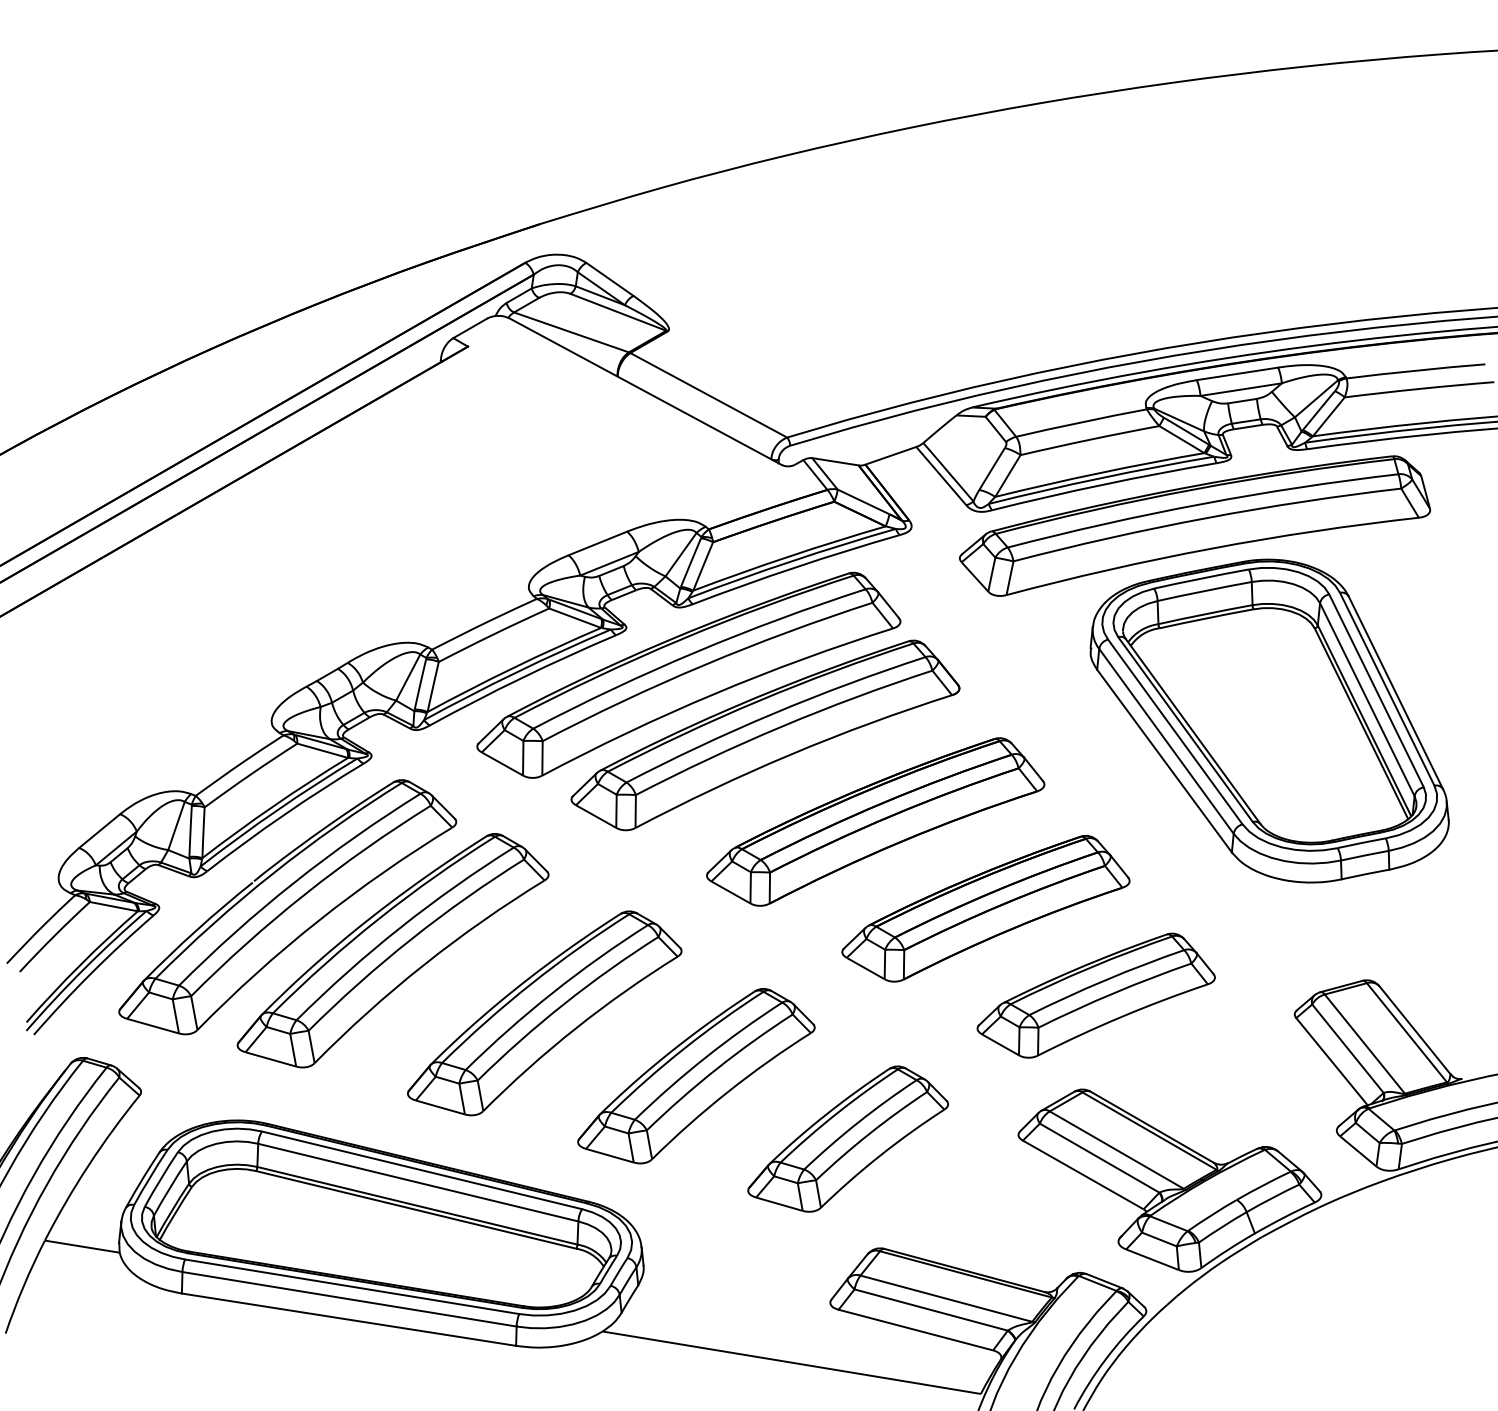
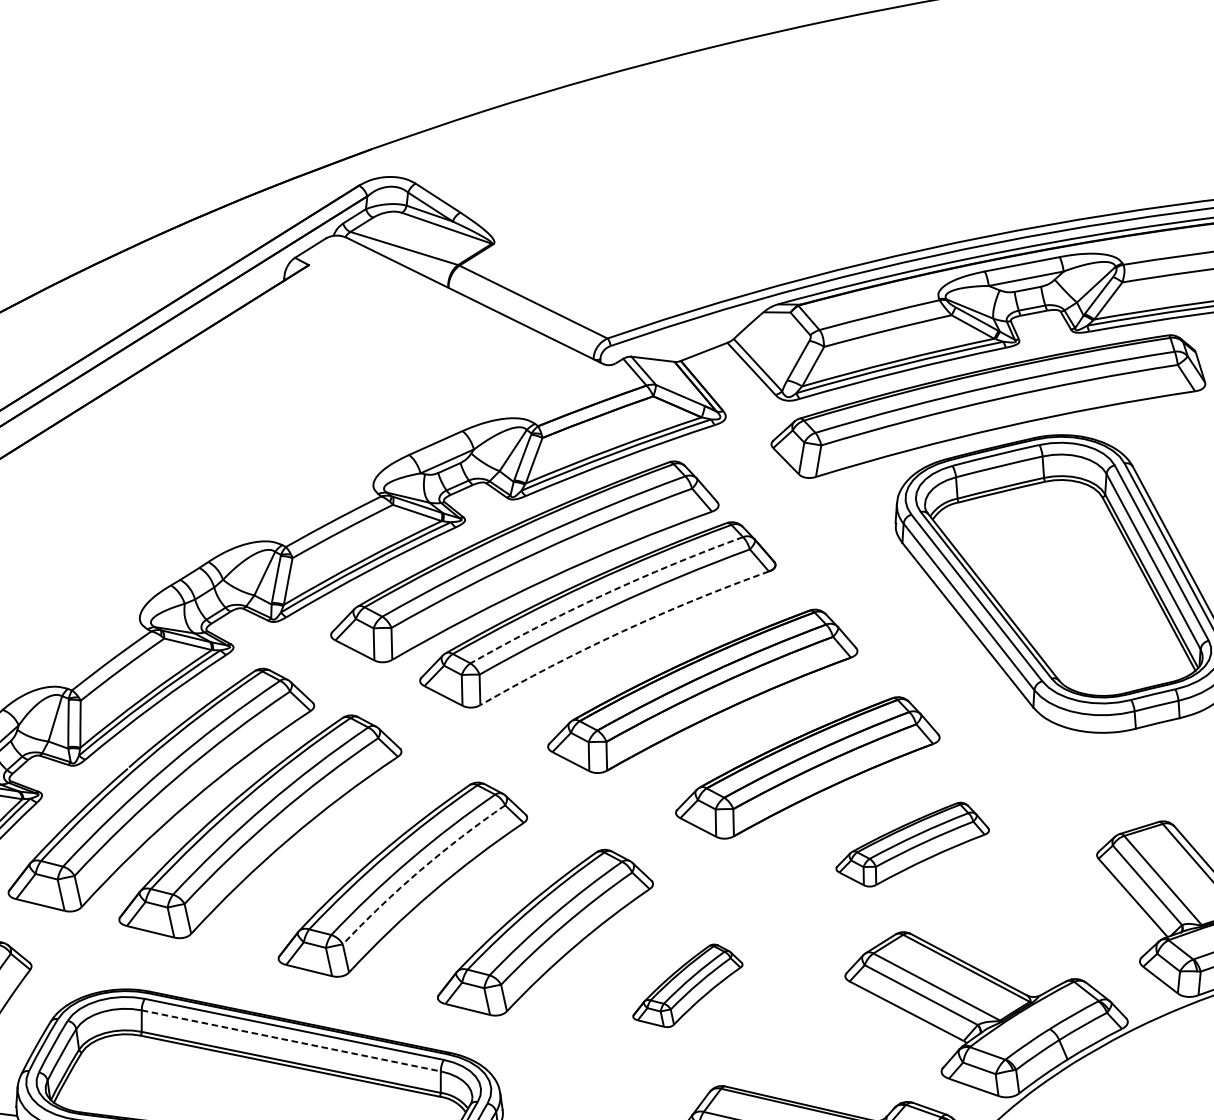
arc: (773, 713) -> (604, 594), solid -> dashed
arc: (790, 754) -> (621, 631), solid -> dashed
part: (1095, 995) -> (911, 844), size x0.7
arc: (564, 1004) -> (420, 871), solid -> dashed
part: (847, 1138) -> (687, 985), size x0.6
line: (418, 1182) -> (291, 1040), solid -> dashed

